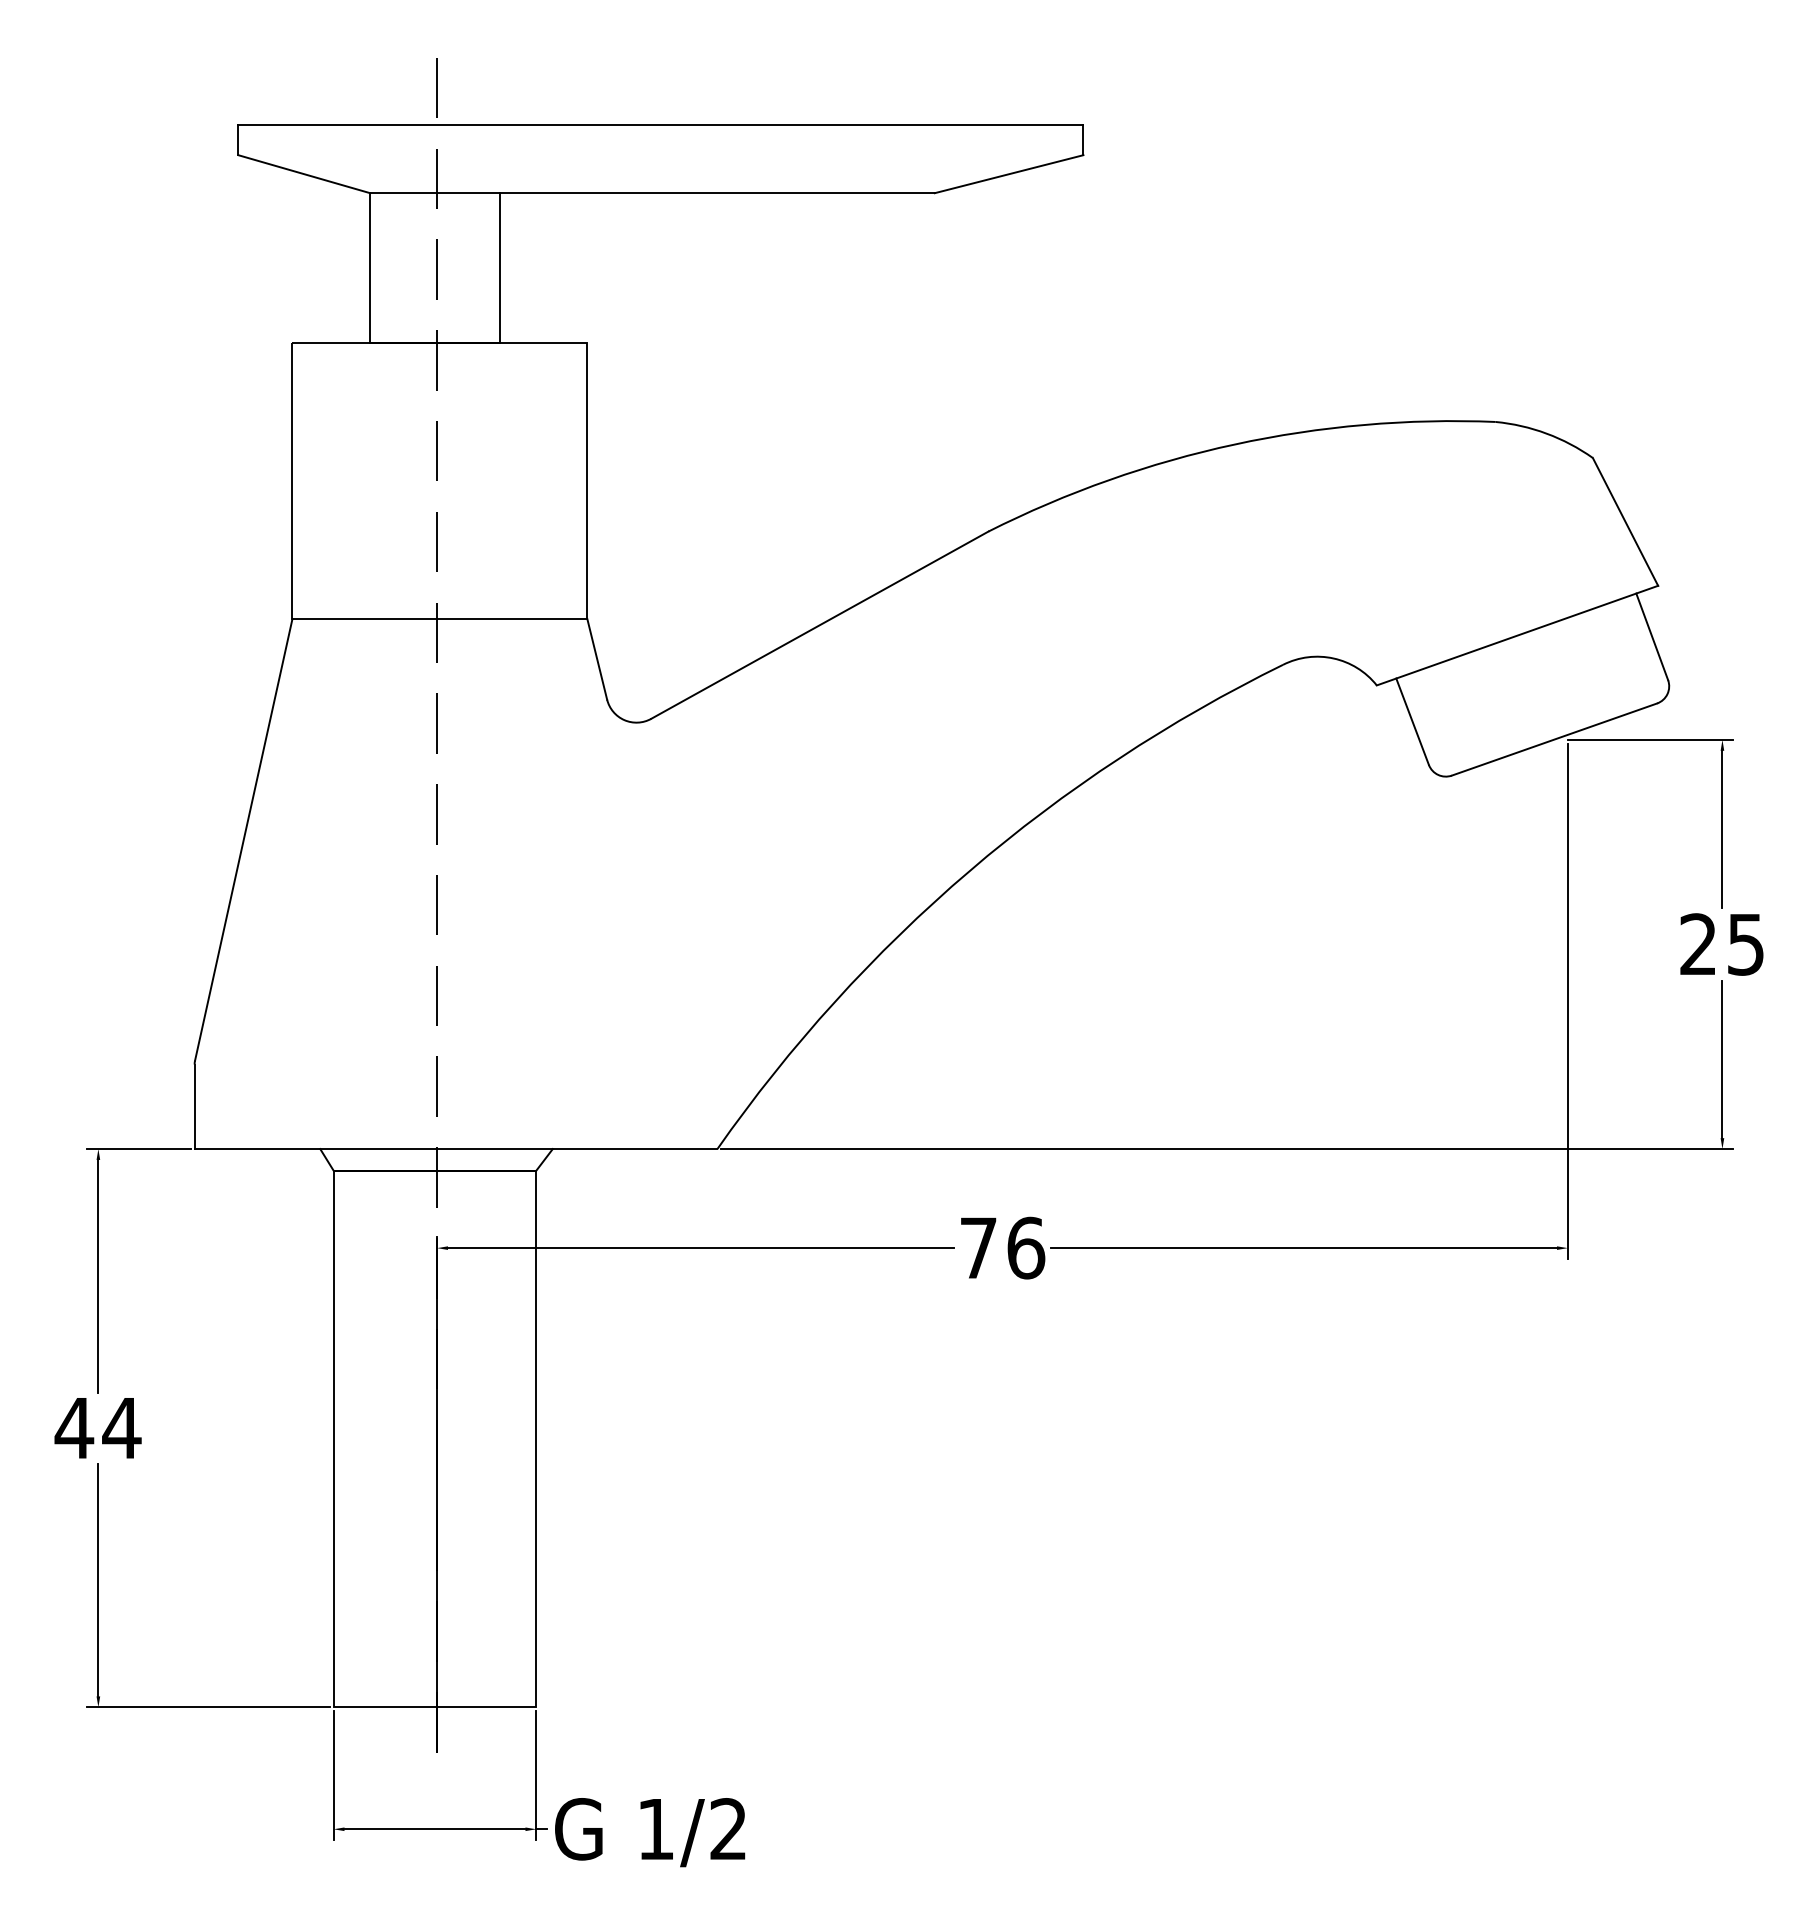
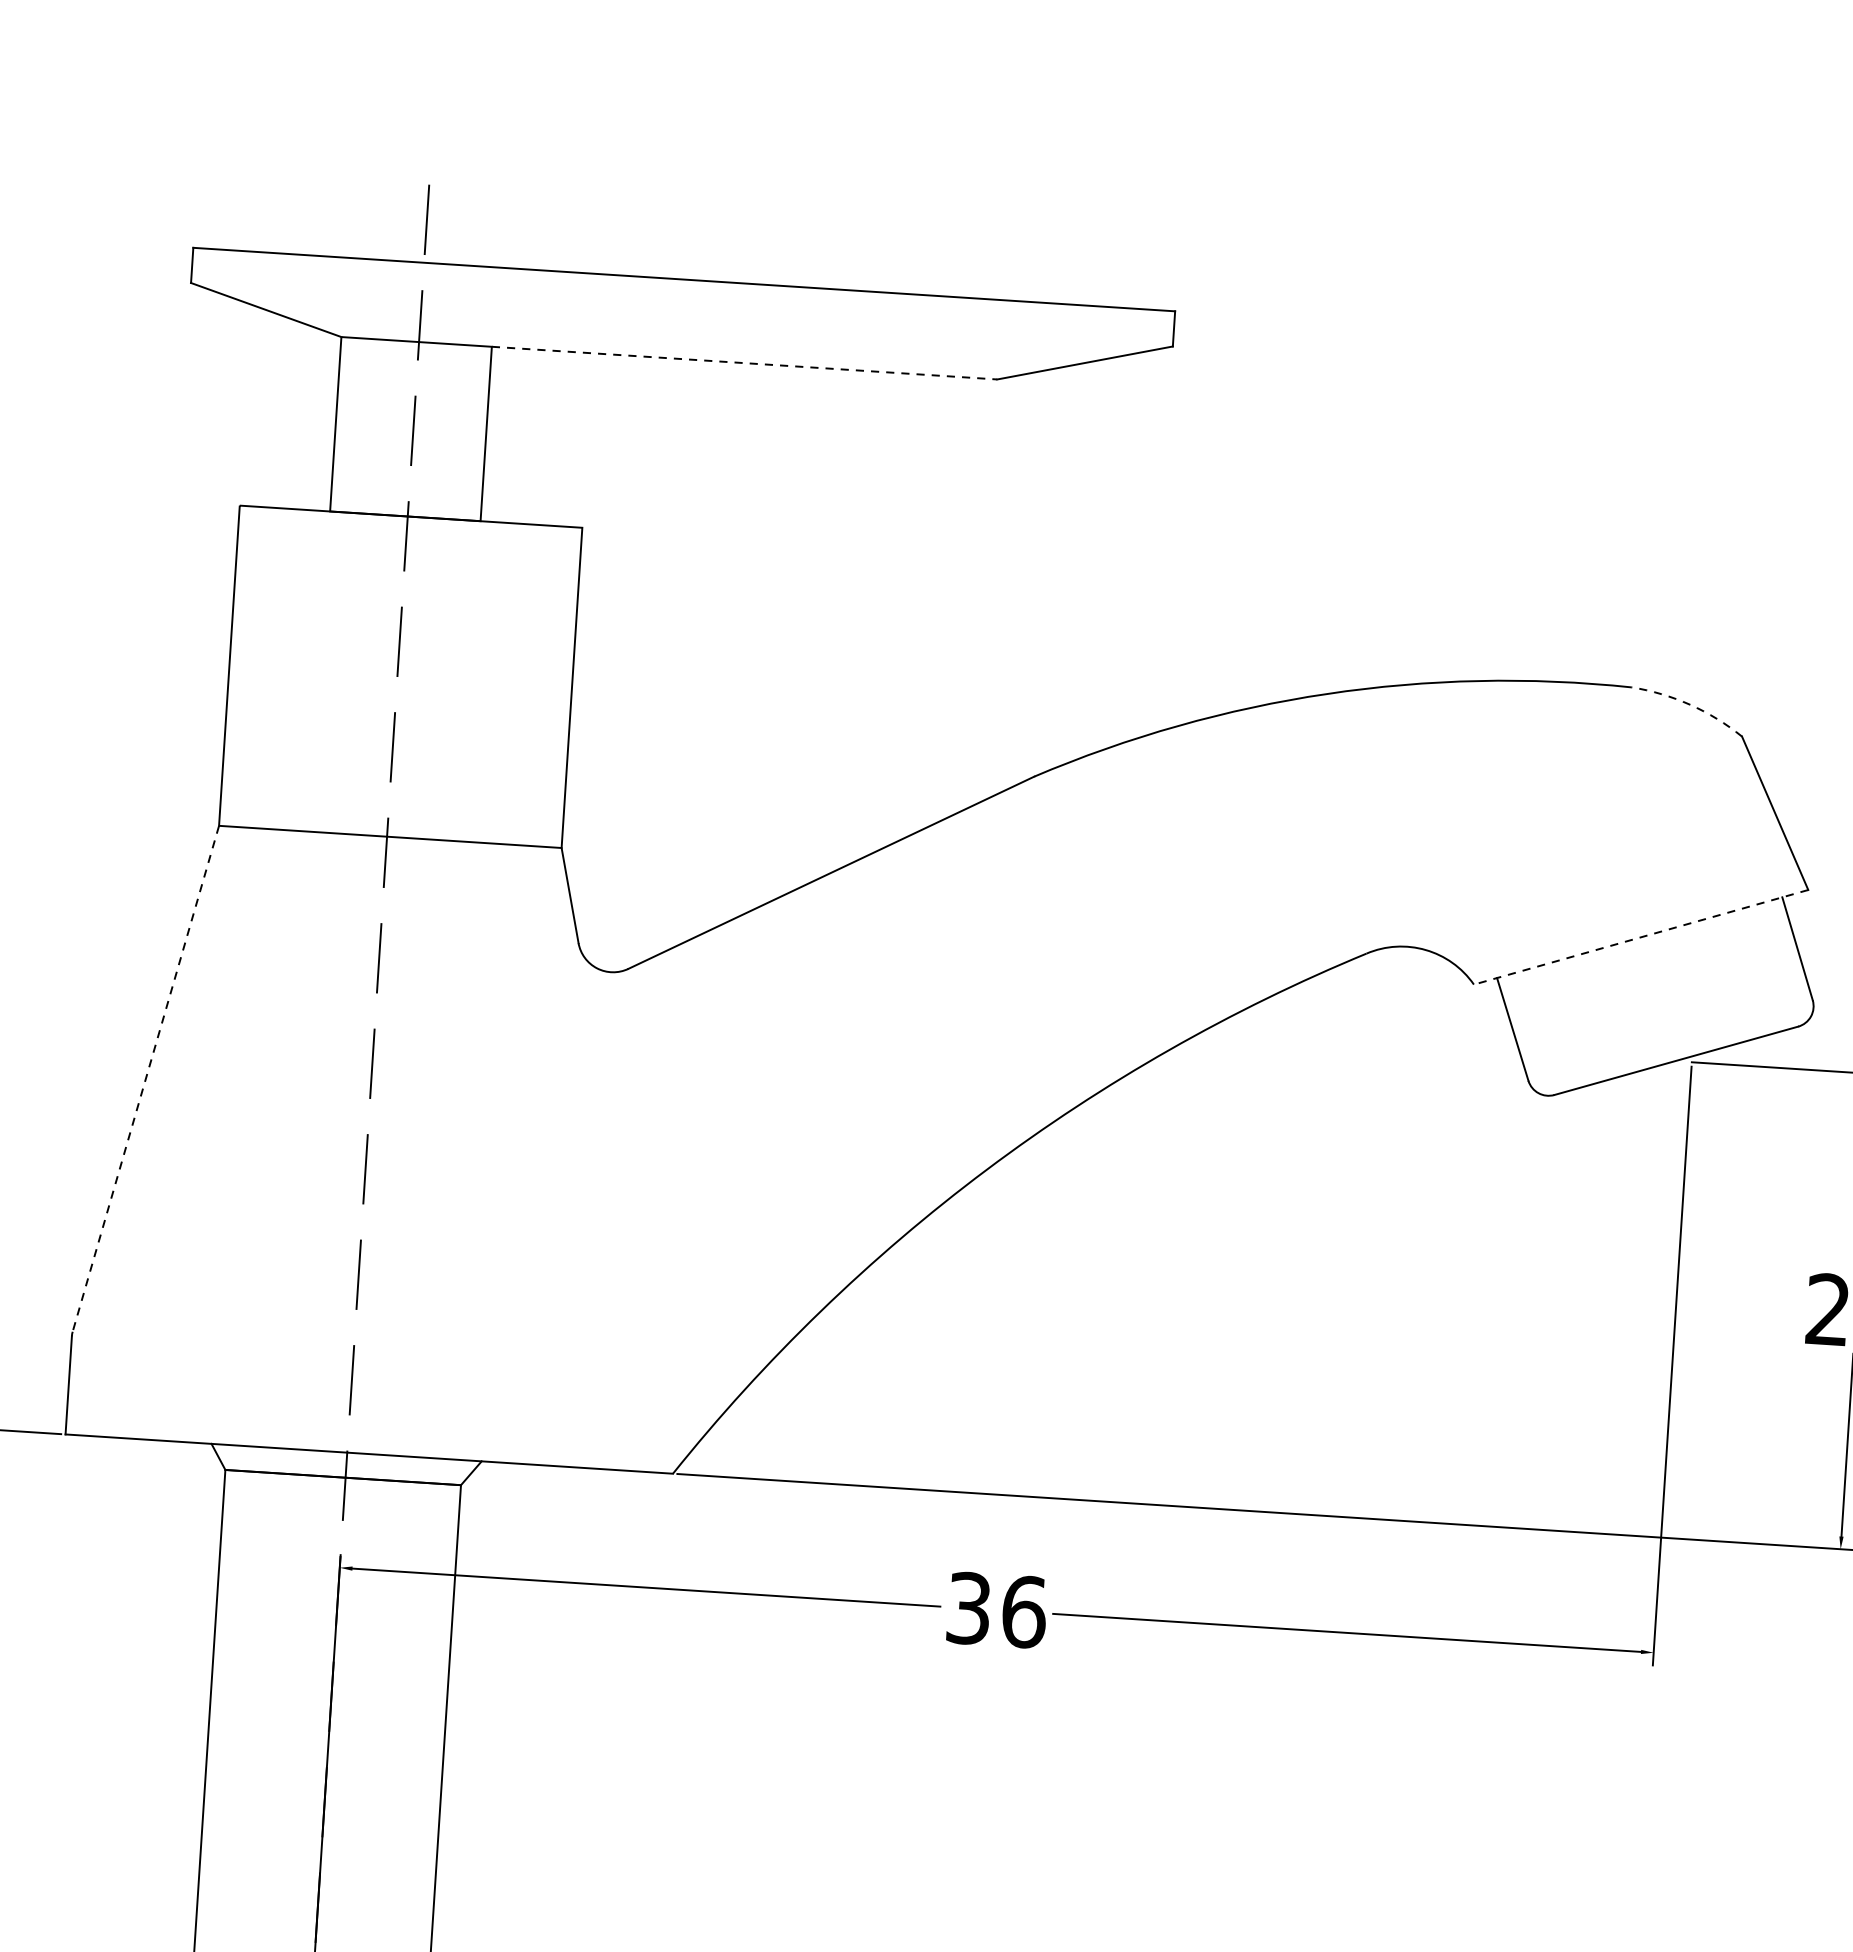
line: (717, 193) -> (744, 363), solid -> dashed
arc: (1546, 433) -> (1690, 704), solid -> dashed
line: (1517, 635) -> (1641, 937), solid -> dashed
line: (243, 840) -> (145, 1079), solid -> dashed
text: (978, 1247) -> (968, 1607), 76 -> 36

